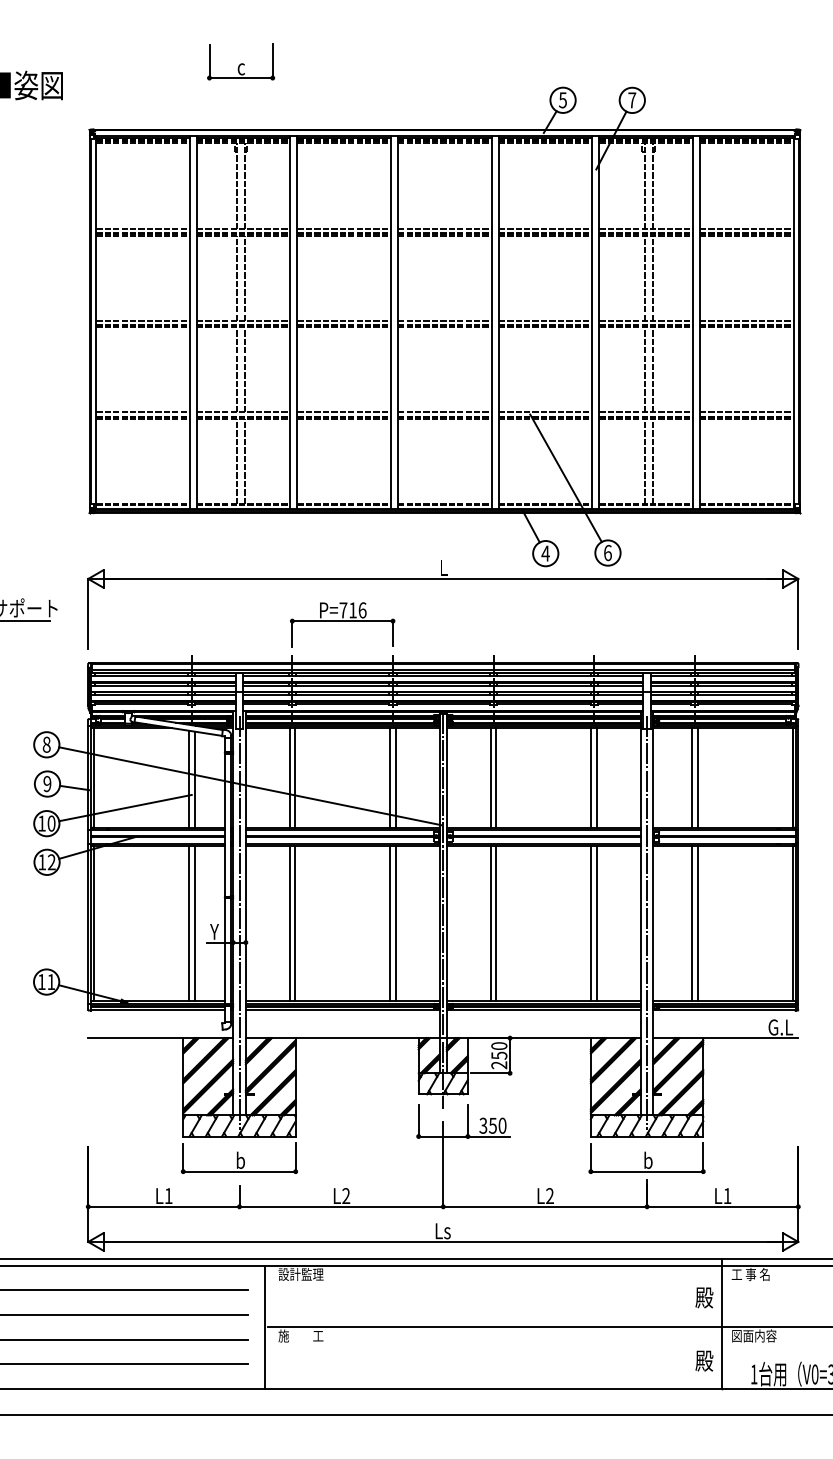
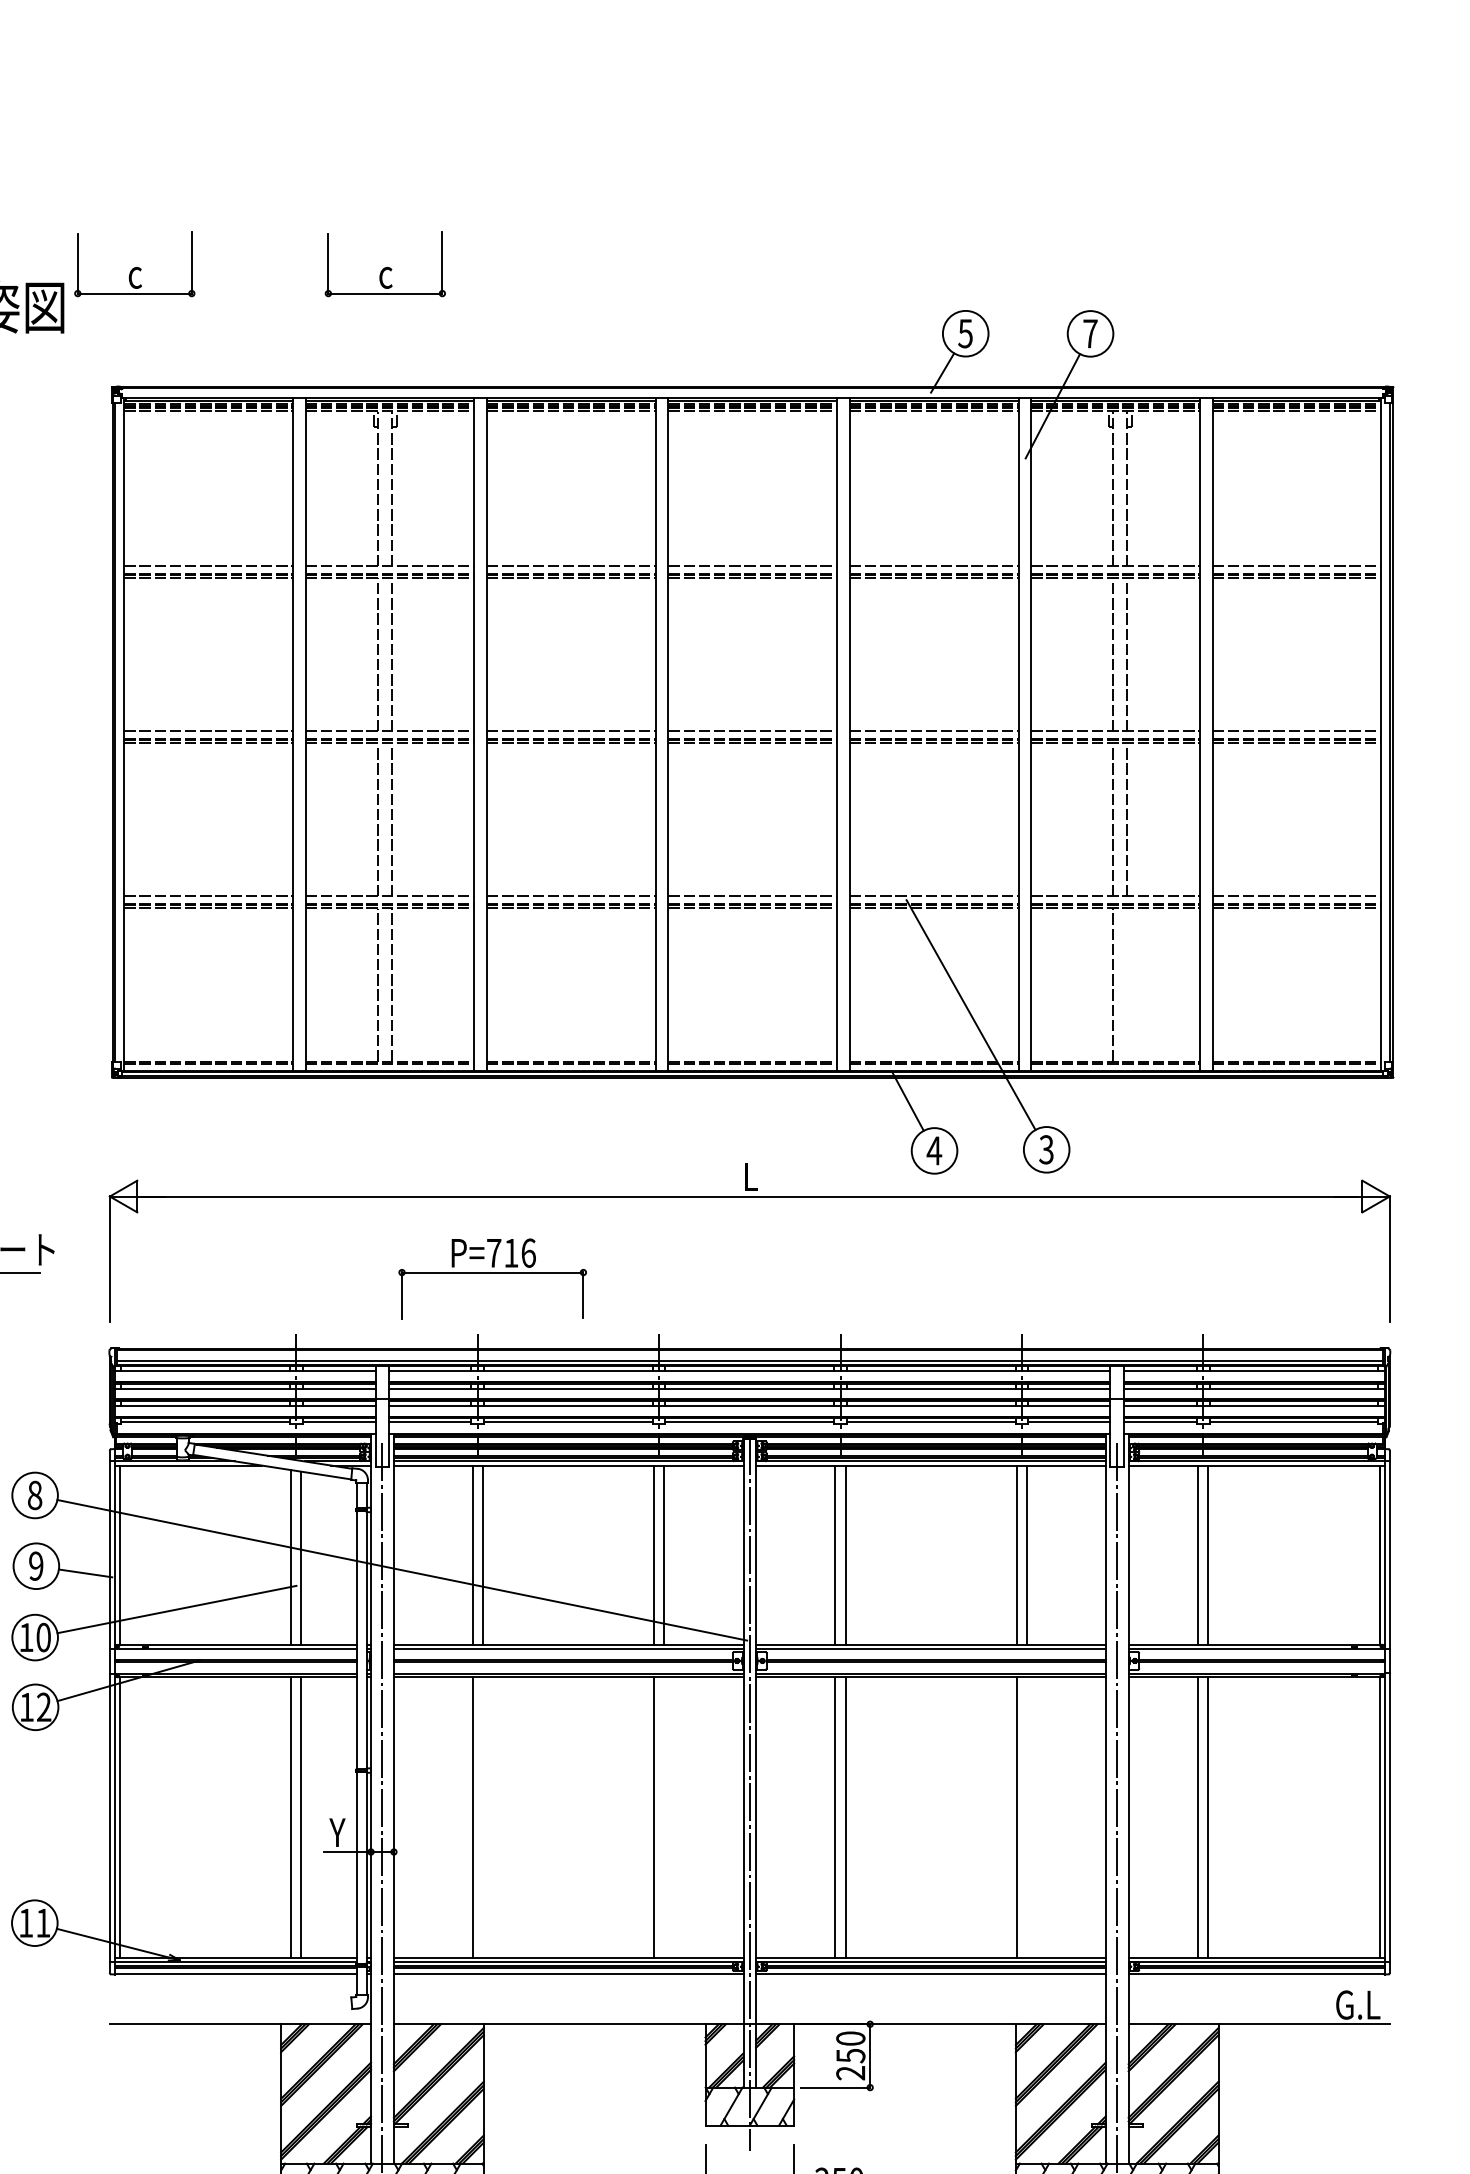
part: (102, 61) -> (135, 263), added
line: (652, 461) -> (1126, 984), removed
text: (607, 552) -> (1045, 1148), 6 -> 3
part: (342, 624) -> (492, 1278), moved
line: (295, 923) -> (483, 1817), removed
line: (395, 923) -> (663, 1817), removed
line: (597, 923) -> (1027, 1817), removed

